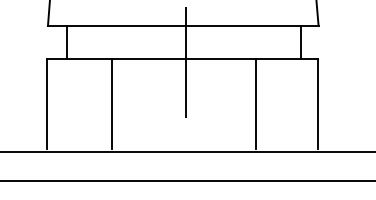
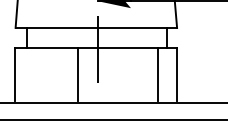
line: (111, 104) -> (77, 74), moved
line: (257, 104) -> (158, 74), moved

